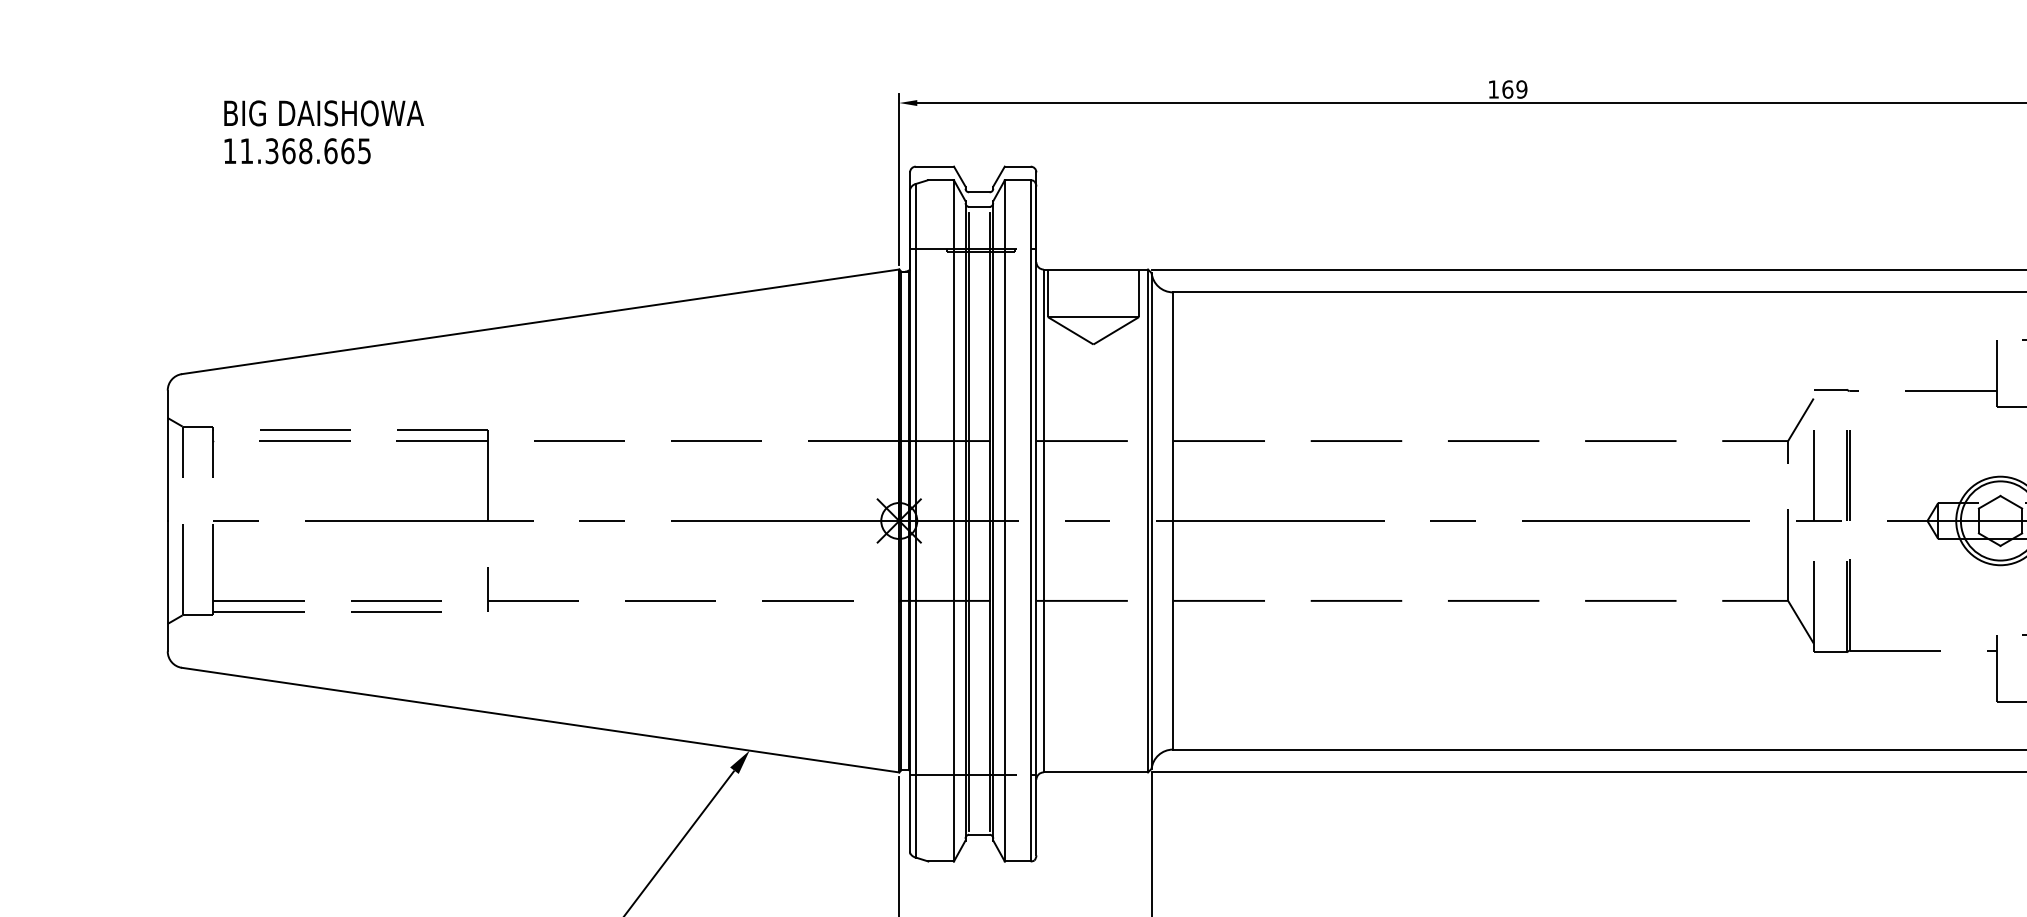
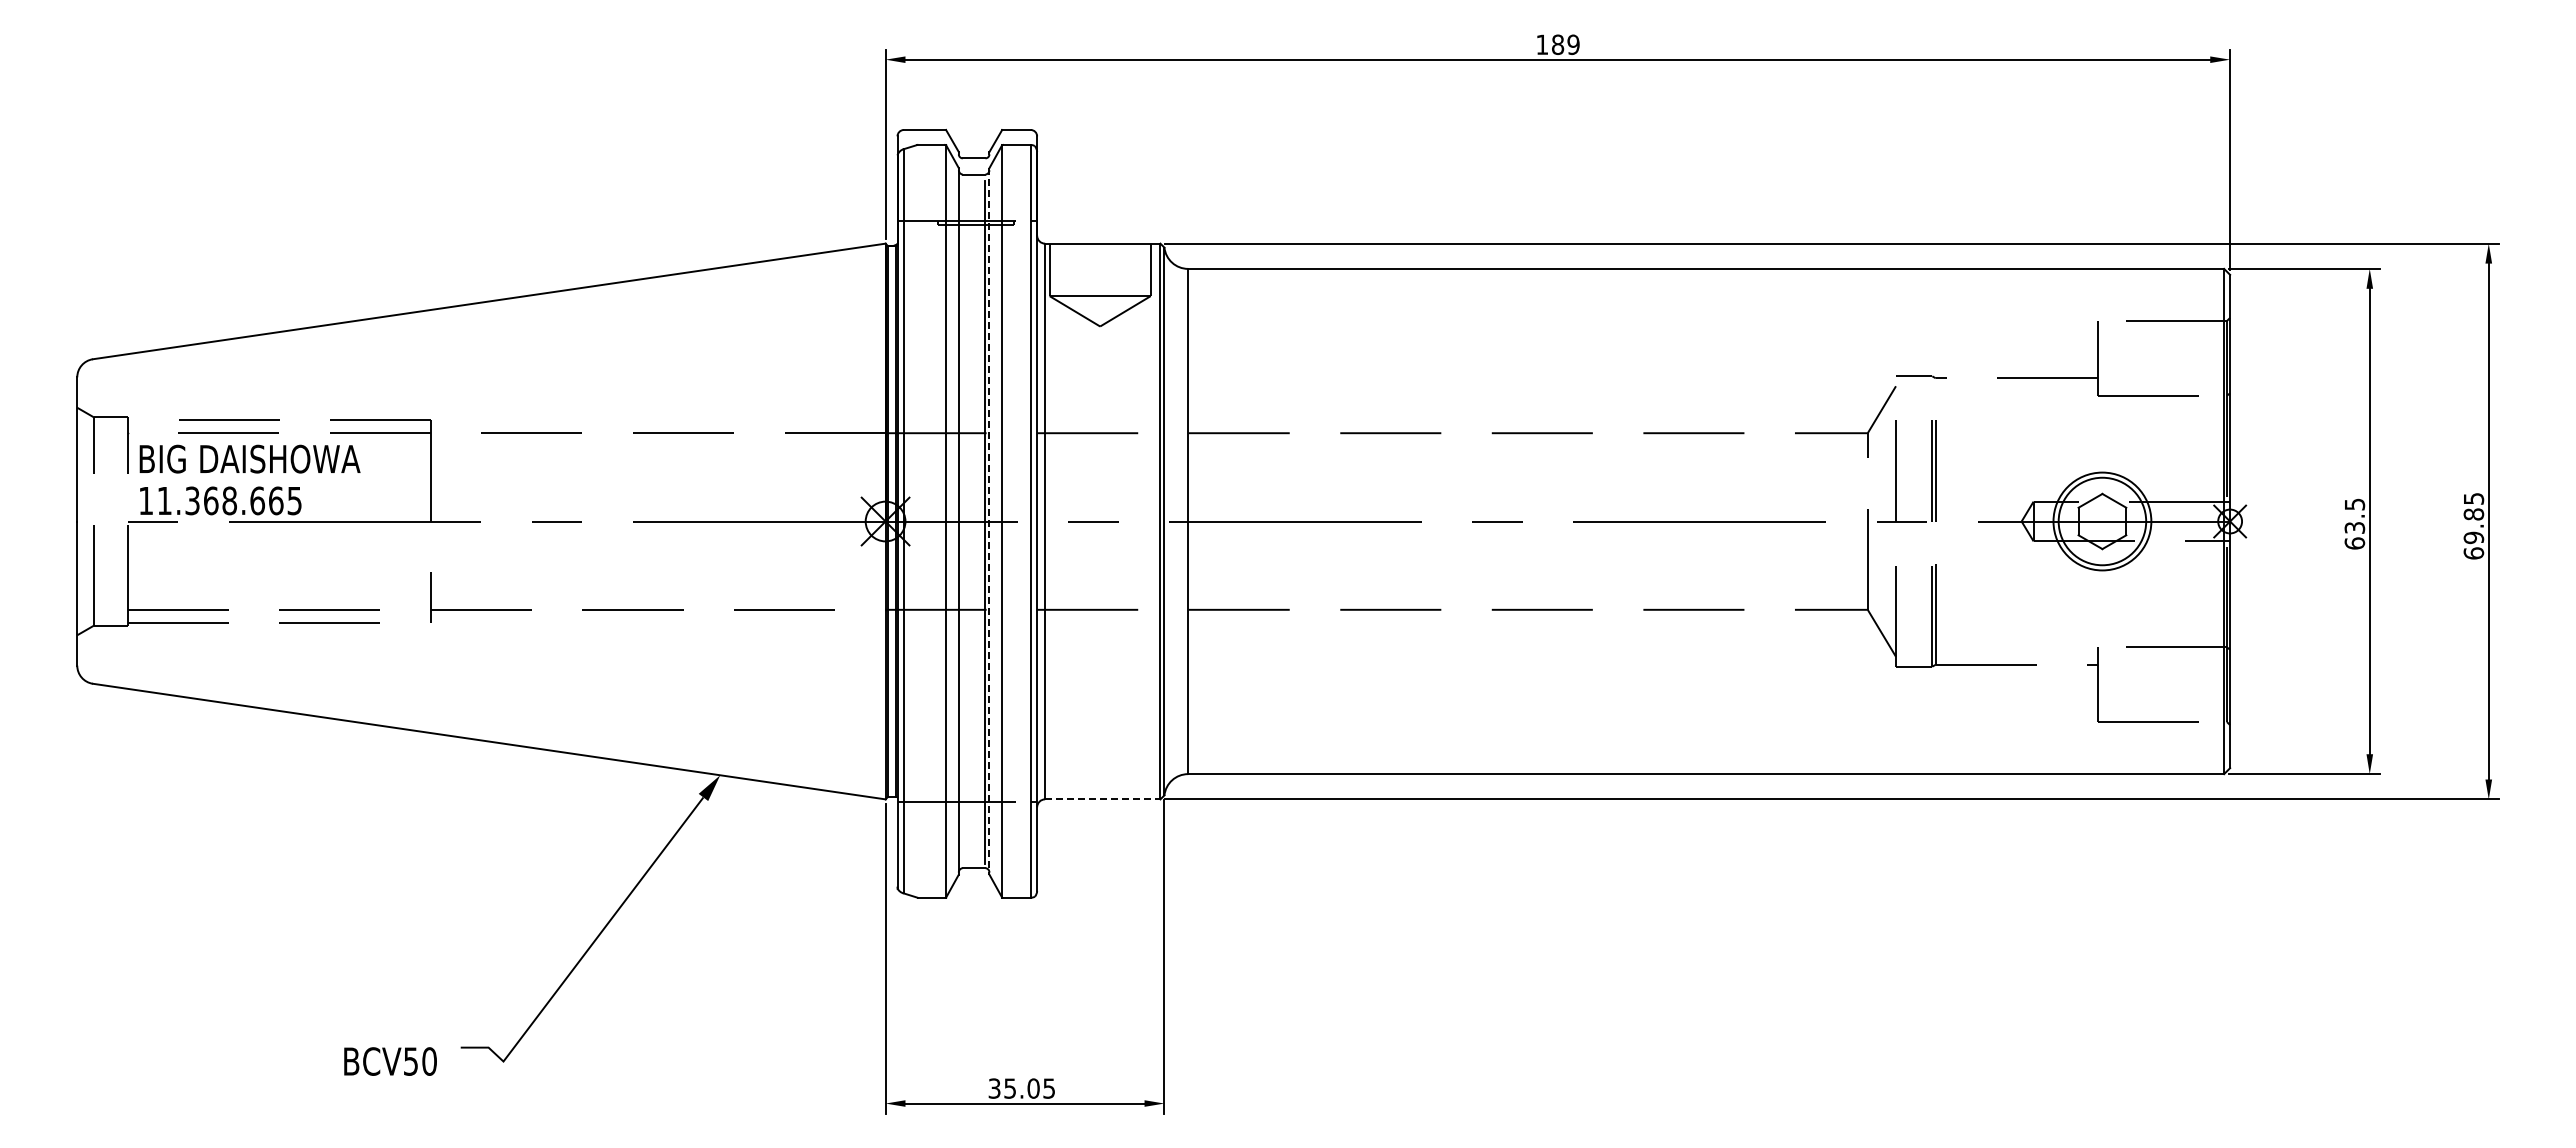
text: (1508, 89) -> (1558, 44), 169 -> 189
text: (323, 131) -> (249, 479), moved
line: (993, 520) -> (989, 521), solid -> dashed
line: (968, 521) -> (962, 522), removed
line: (1095, 772) -> (1102, 799), solid -> dashed

